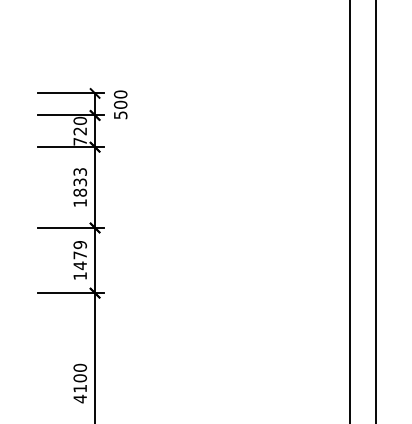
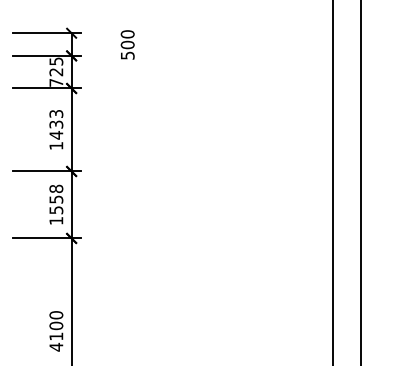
text: (120, 104) -> (127, 44), moved
text: (79, 120) -> (55, 61), 720 -> 725
text: (79, 192) -> (55, 135), 1833 -> 1433
text: (80, 255) -> (56, 199), 1479 -> 1558

